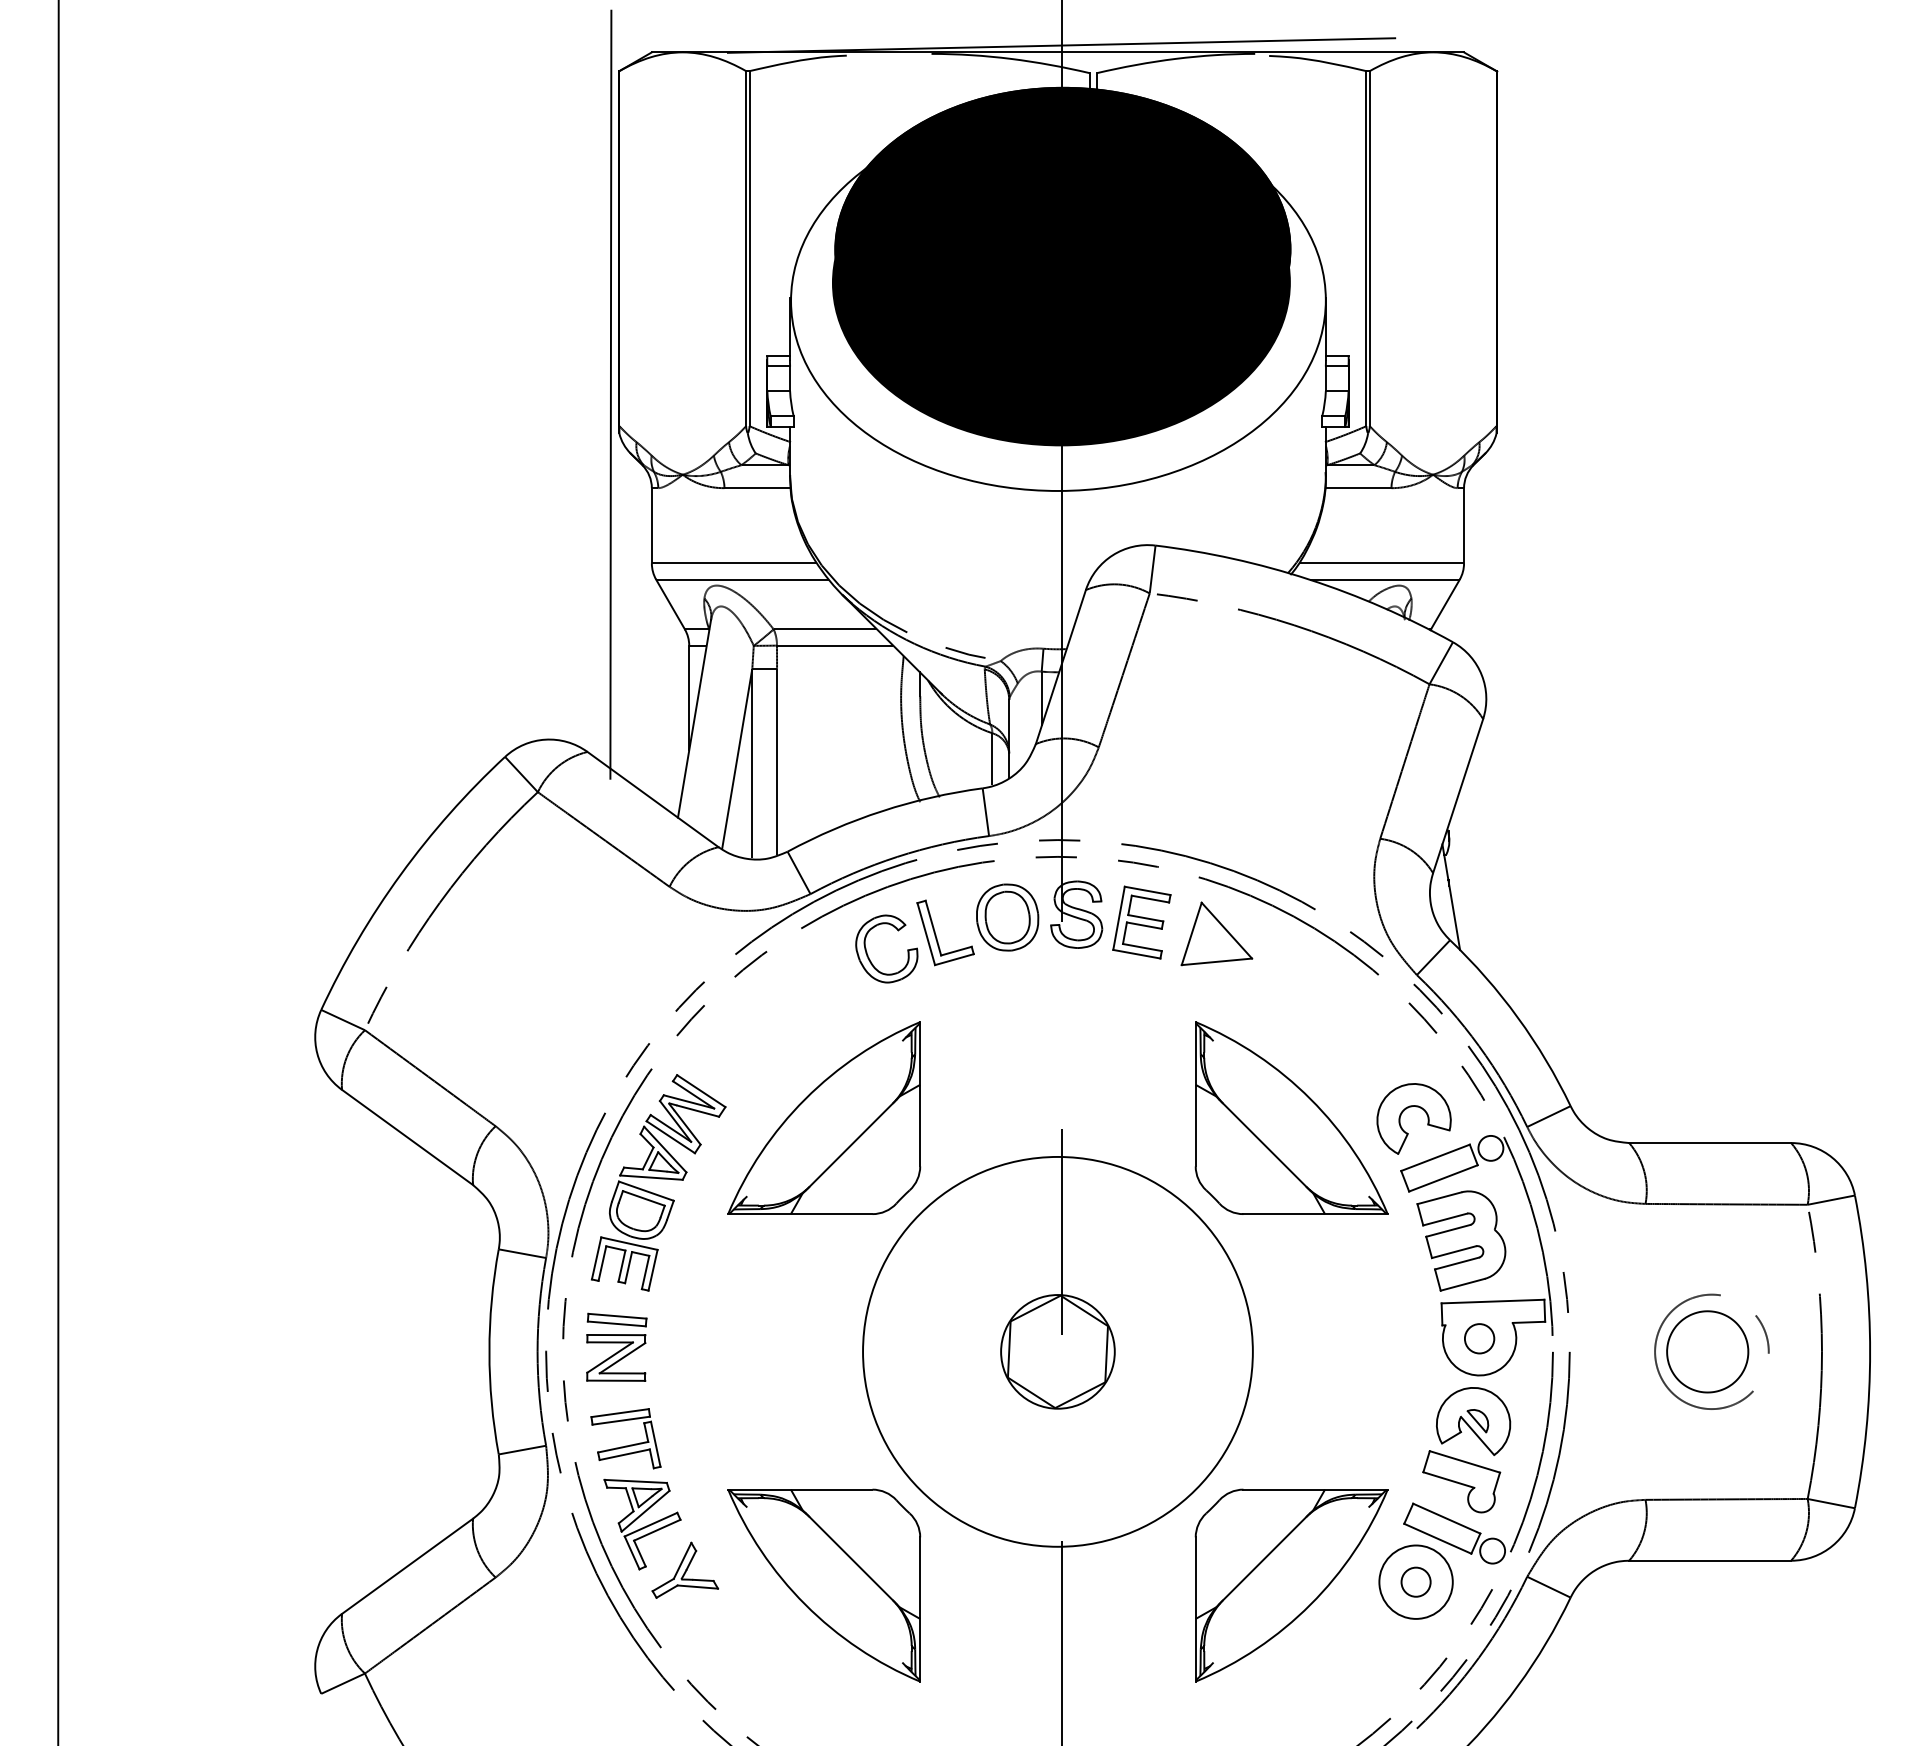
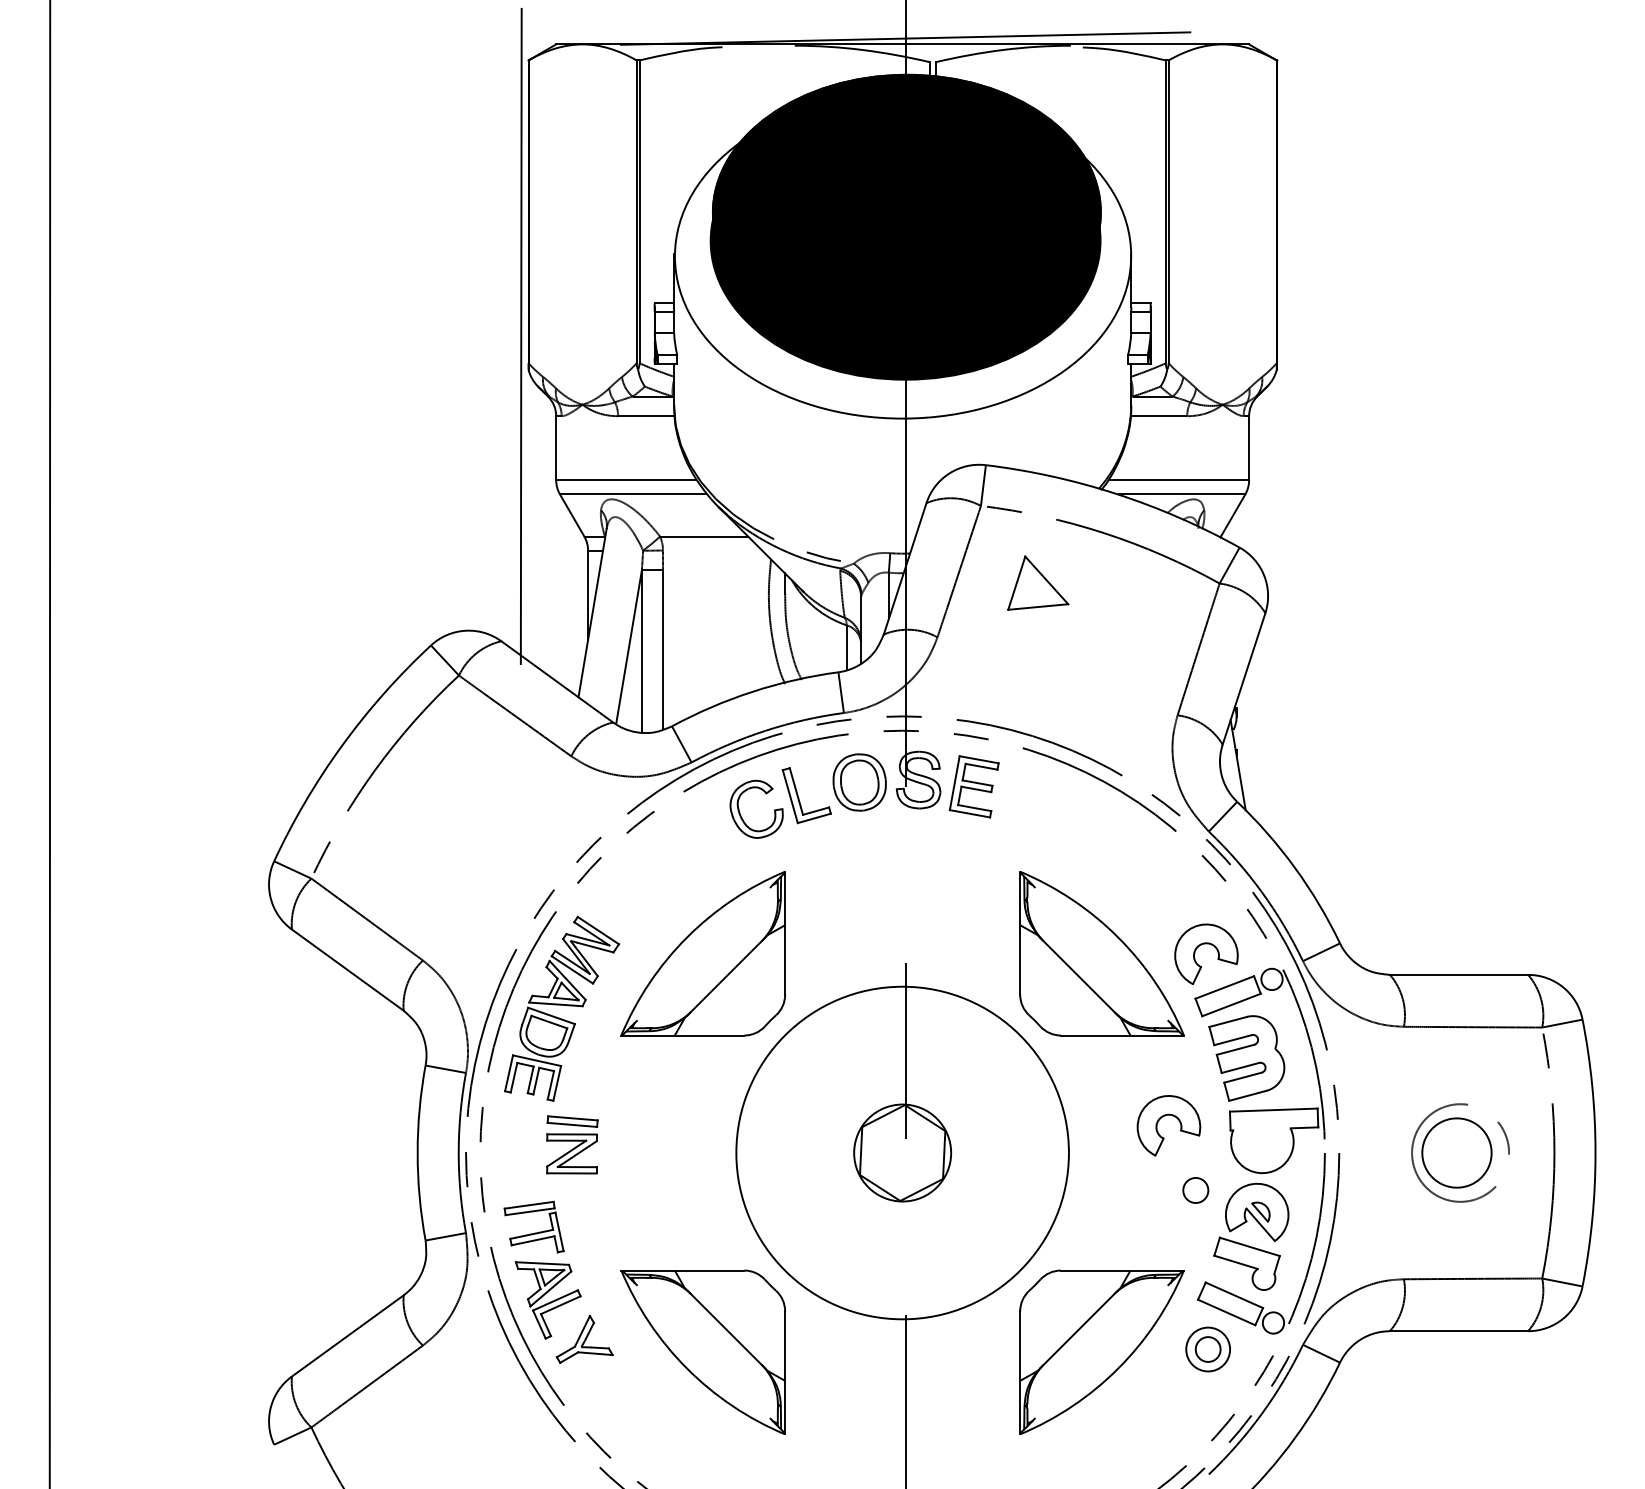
line: (834, 645) -> (712, 550), removed
part: (1216, 933) -> (1037, 582), moved
part: (1367, 1308) -> (1166, 1116), added
circle: (1479, 1338) -> (1195, 1190), moved
part: (616, 1346) -> (572, 1144), moved
circle: (1415, 1581) -> (1207, 1348), size x0.7

